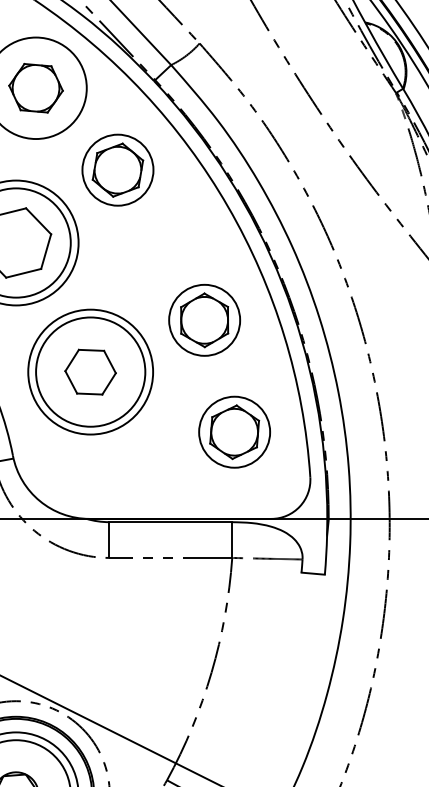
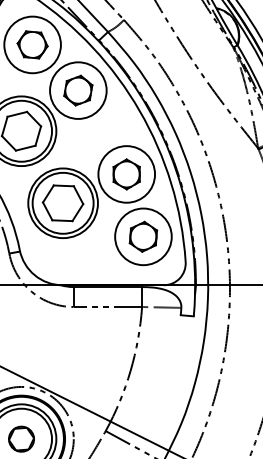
circle: (118, 169) -> (78, 90), size x1.43
circle: (204, 320) -> (126, 174), size x1.43
part: (89, 372) -> (62, 203), size x1.43
circle: (234, 431) -> (143, 236), size x1.43

